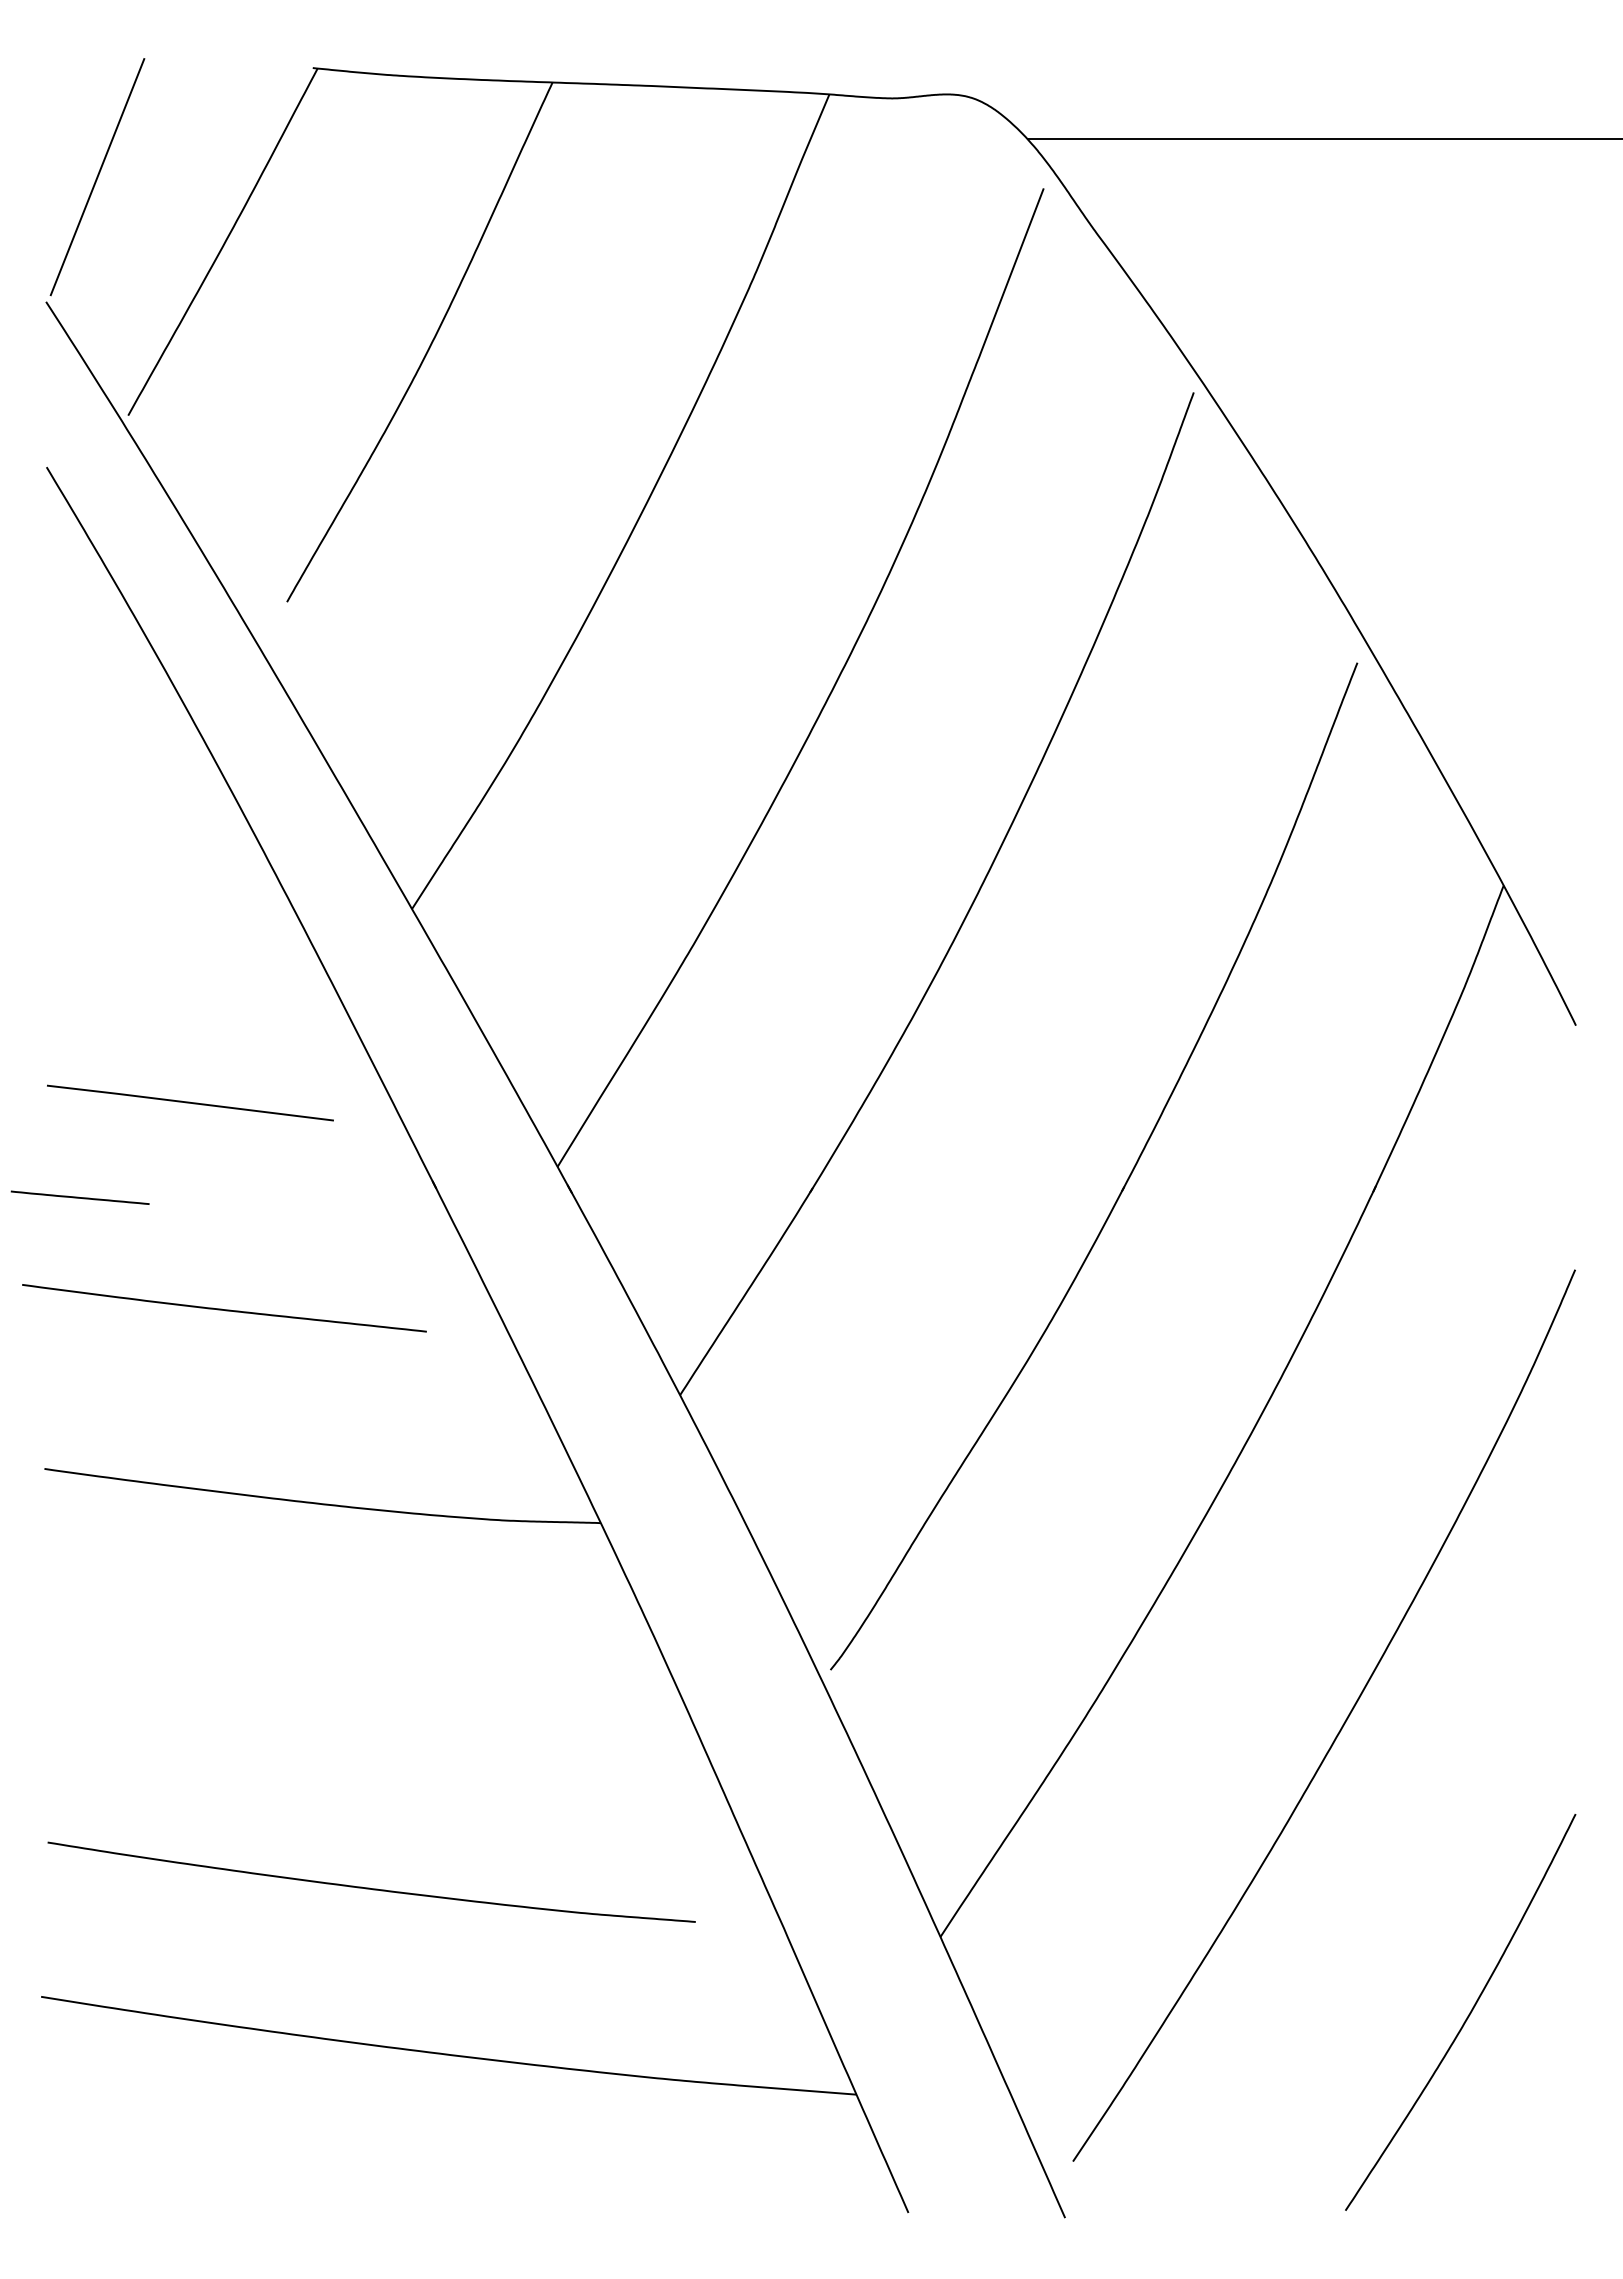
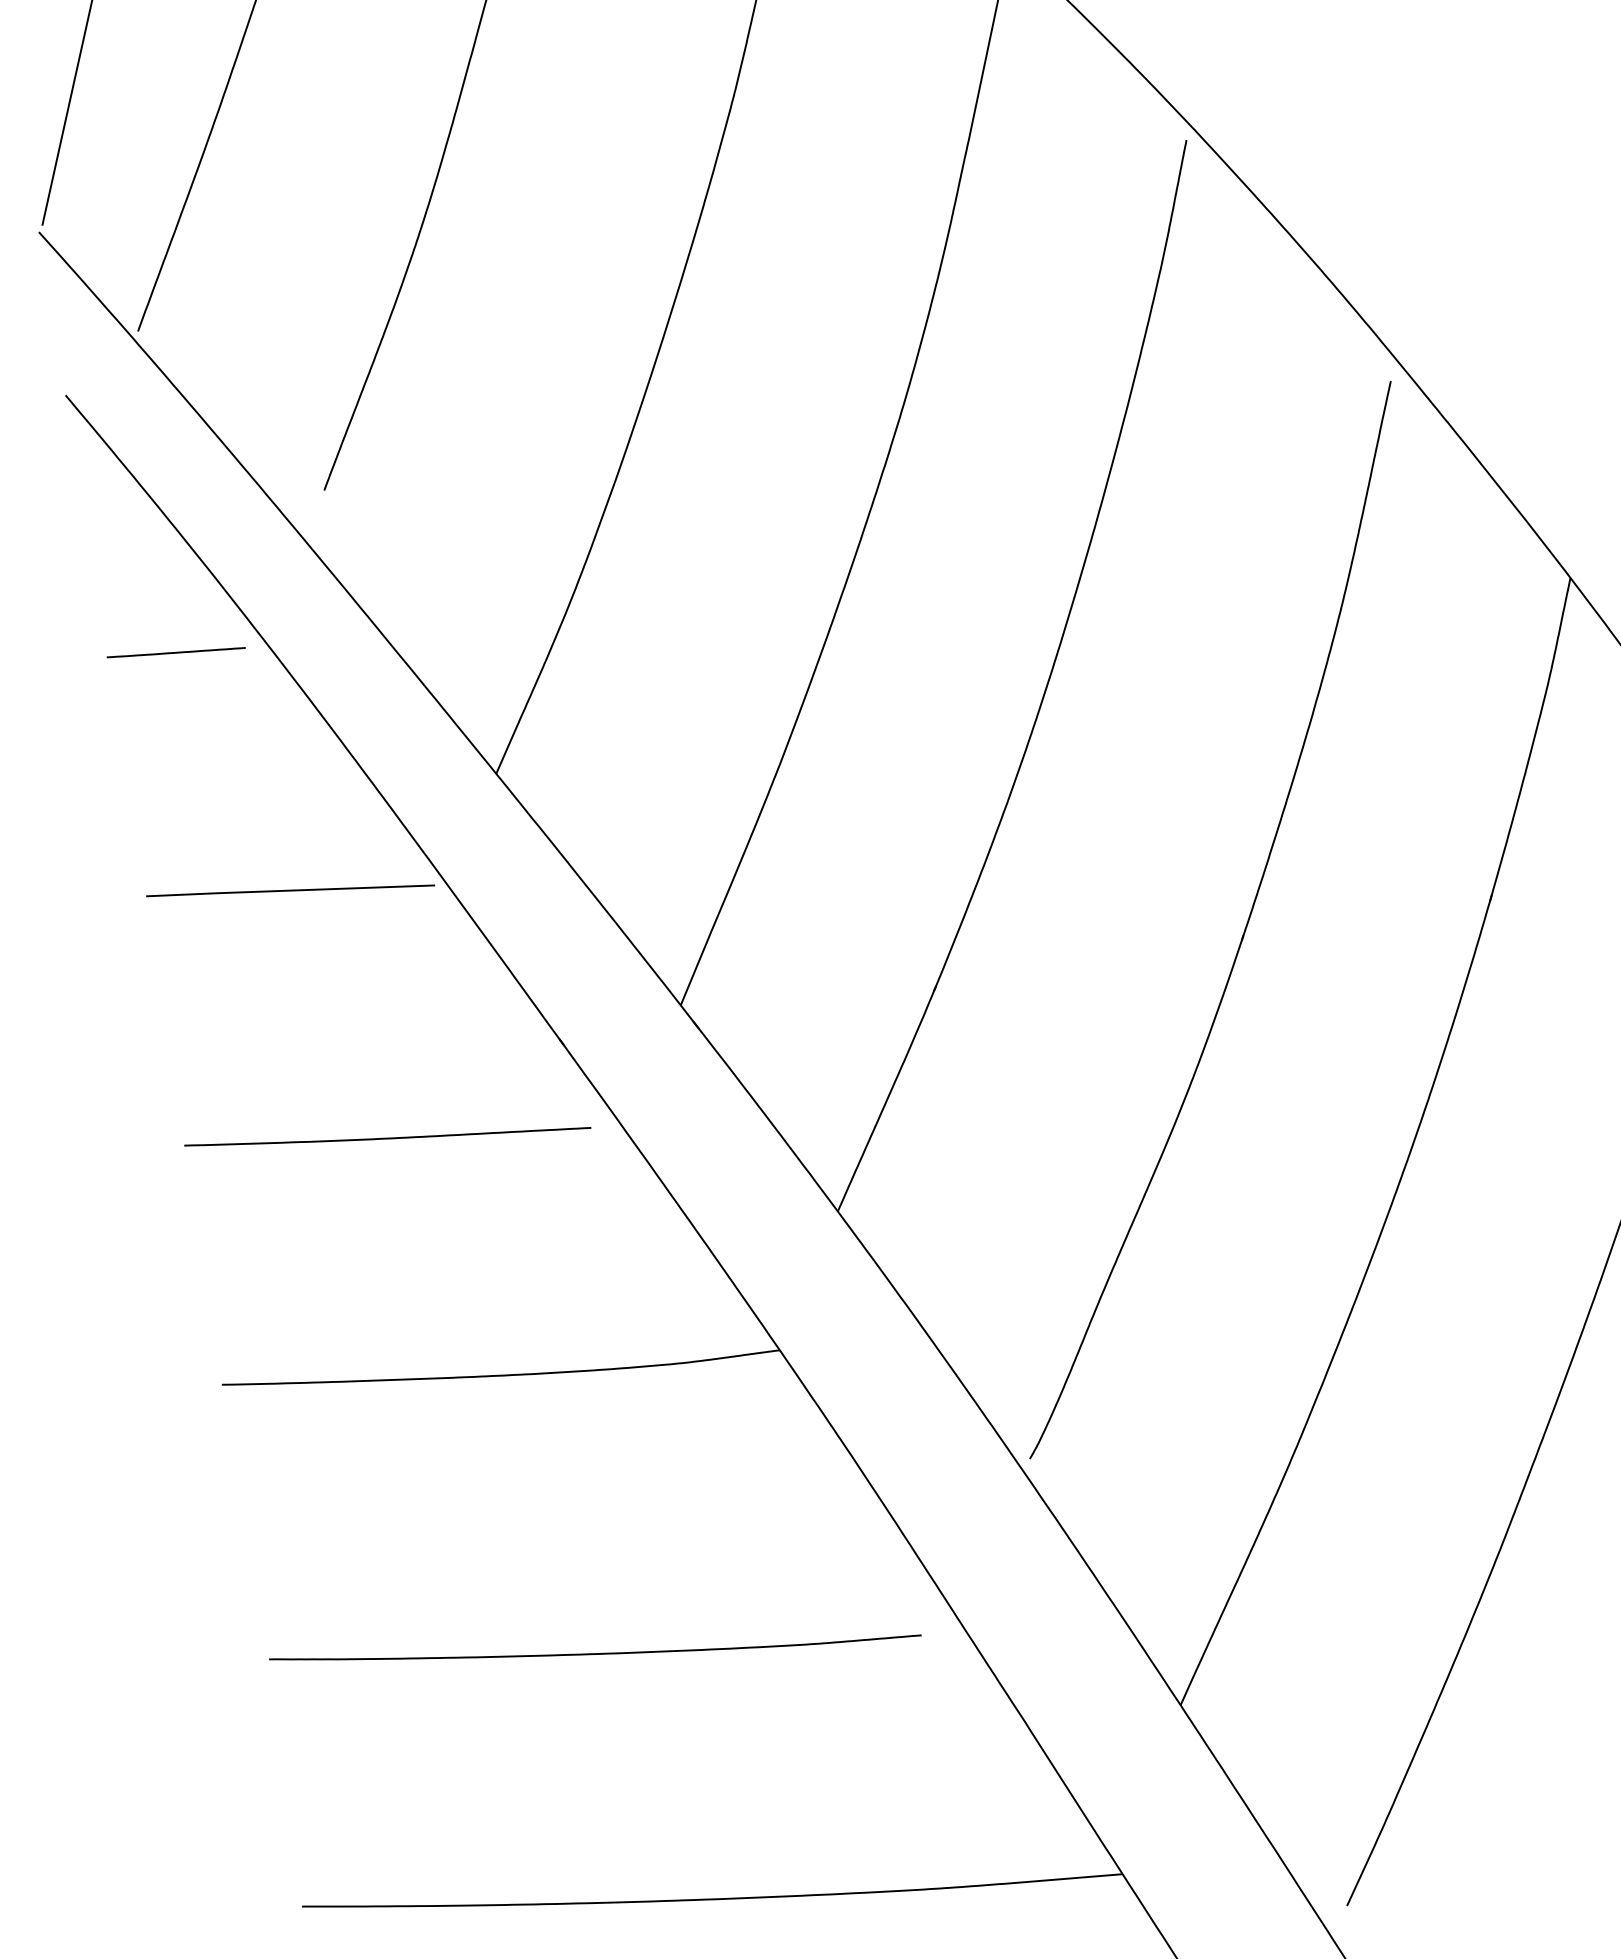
line: (190, 1102) -> (290, 890), moved
line: (79, 1197) -> (175, 652), moved
curve: (224, 1309) -> (387, 1137), moved
curve: (369, 1887) -> (593, 1652), moved

